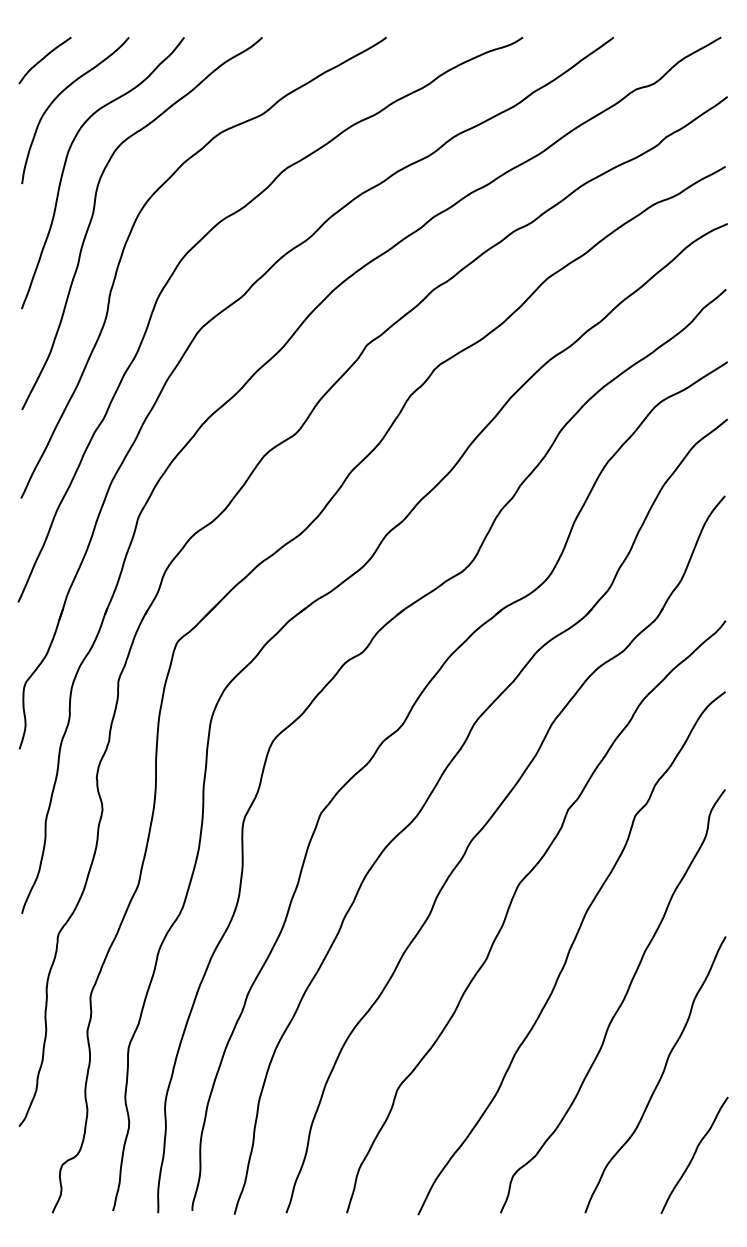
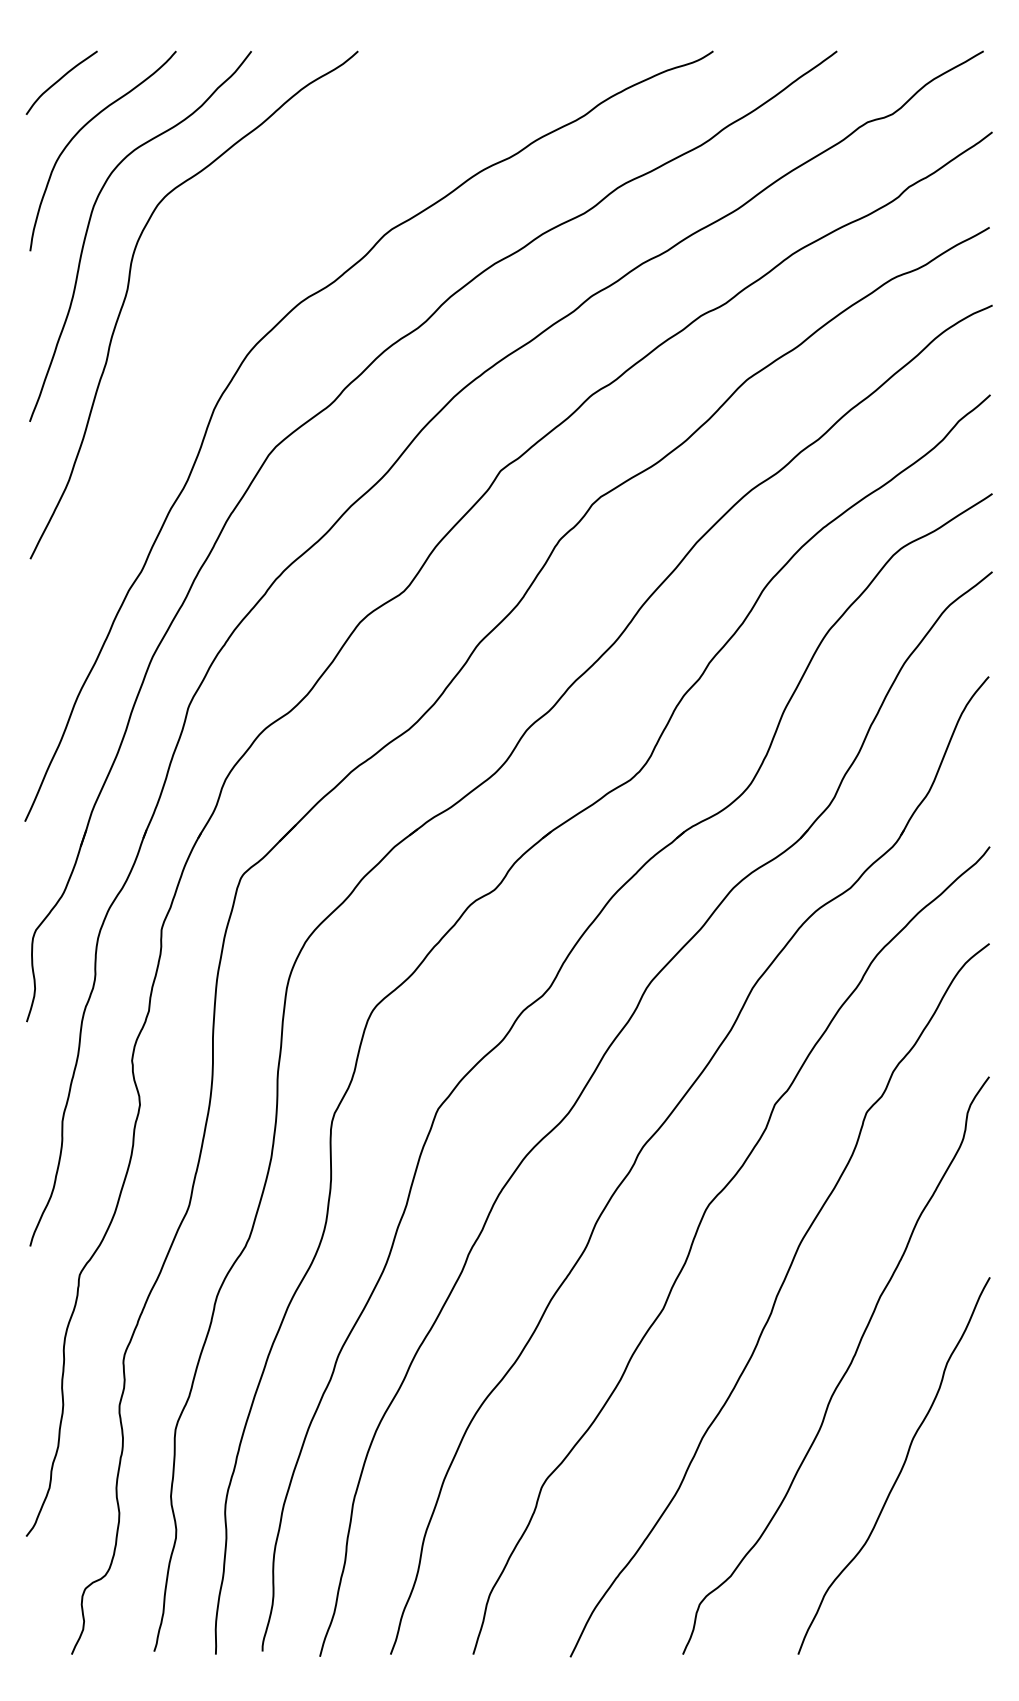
curve: (131, 233) -> (179, 318), removed
curve: (694, 1154) -> (947, 1574), removed

